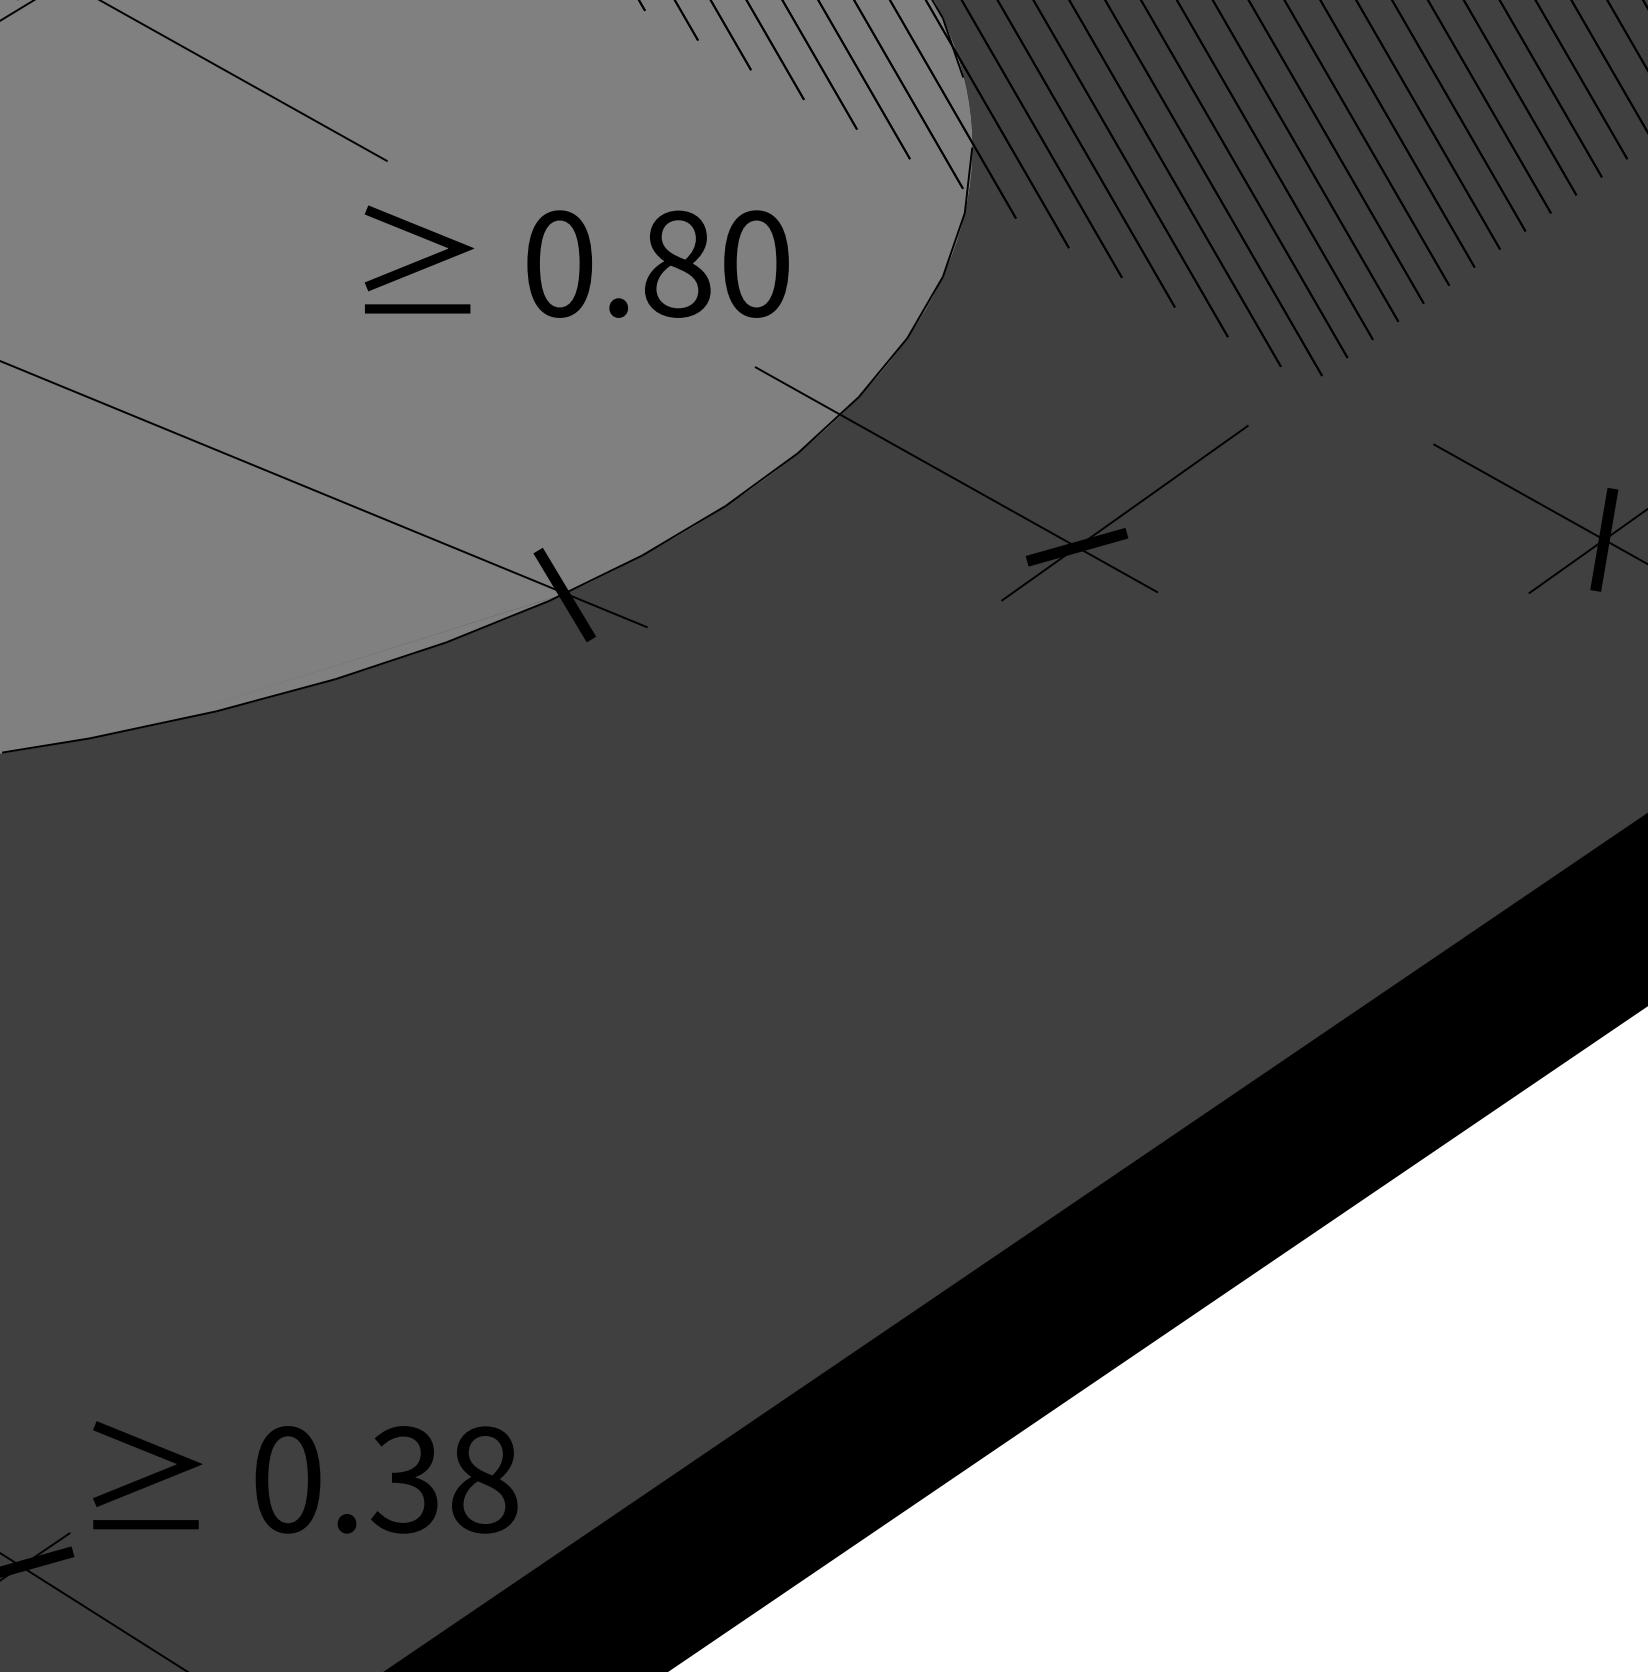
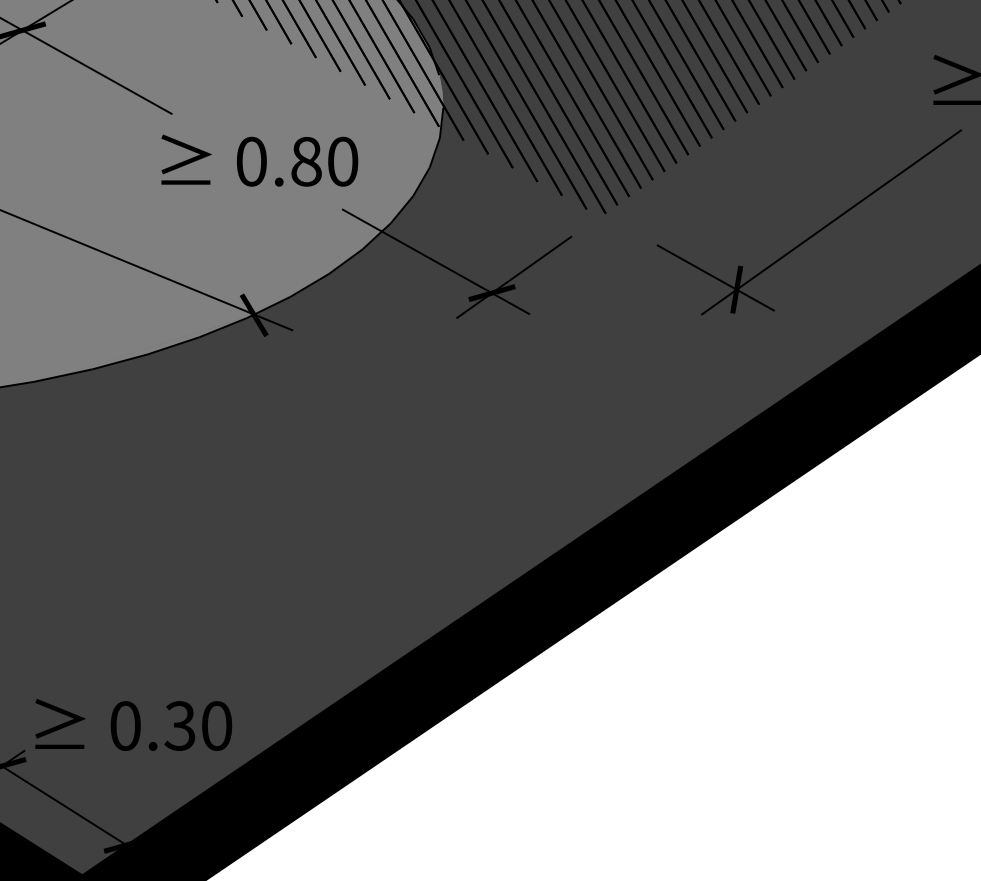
text: (483, 1480) -> (216, 726), 0.38 -> 0.30

